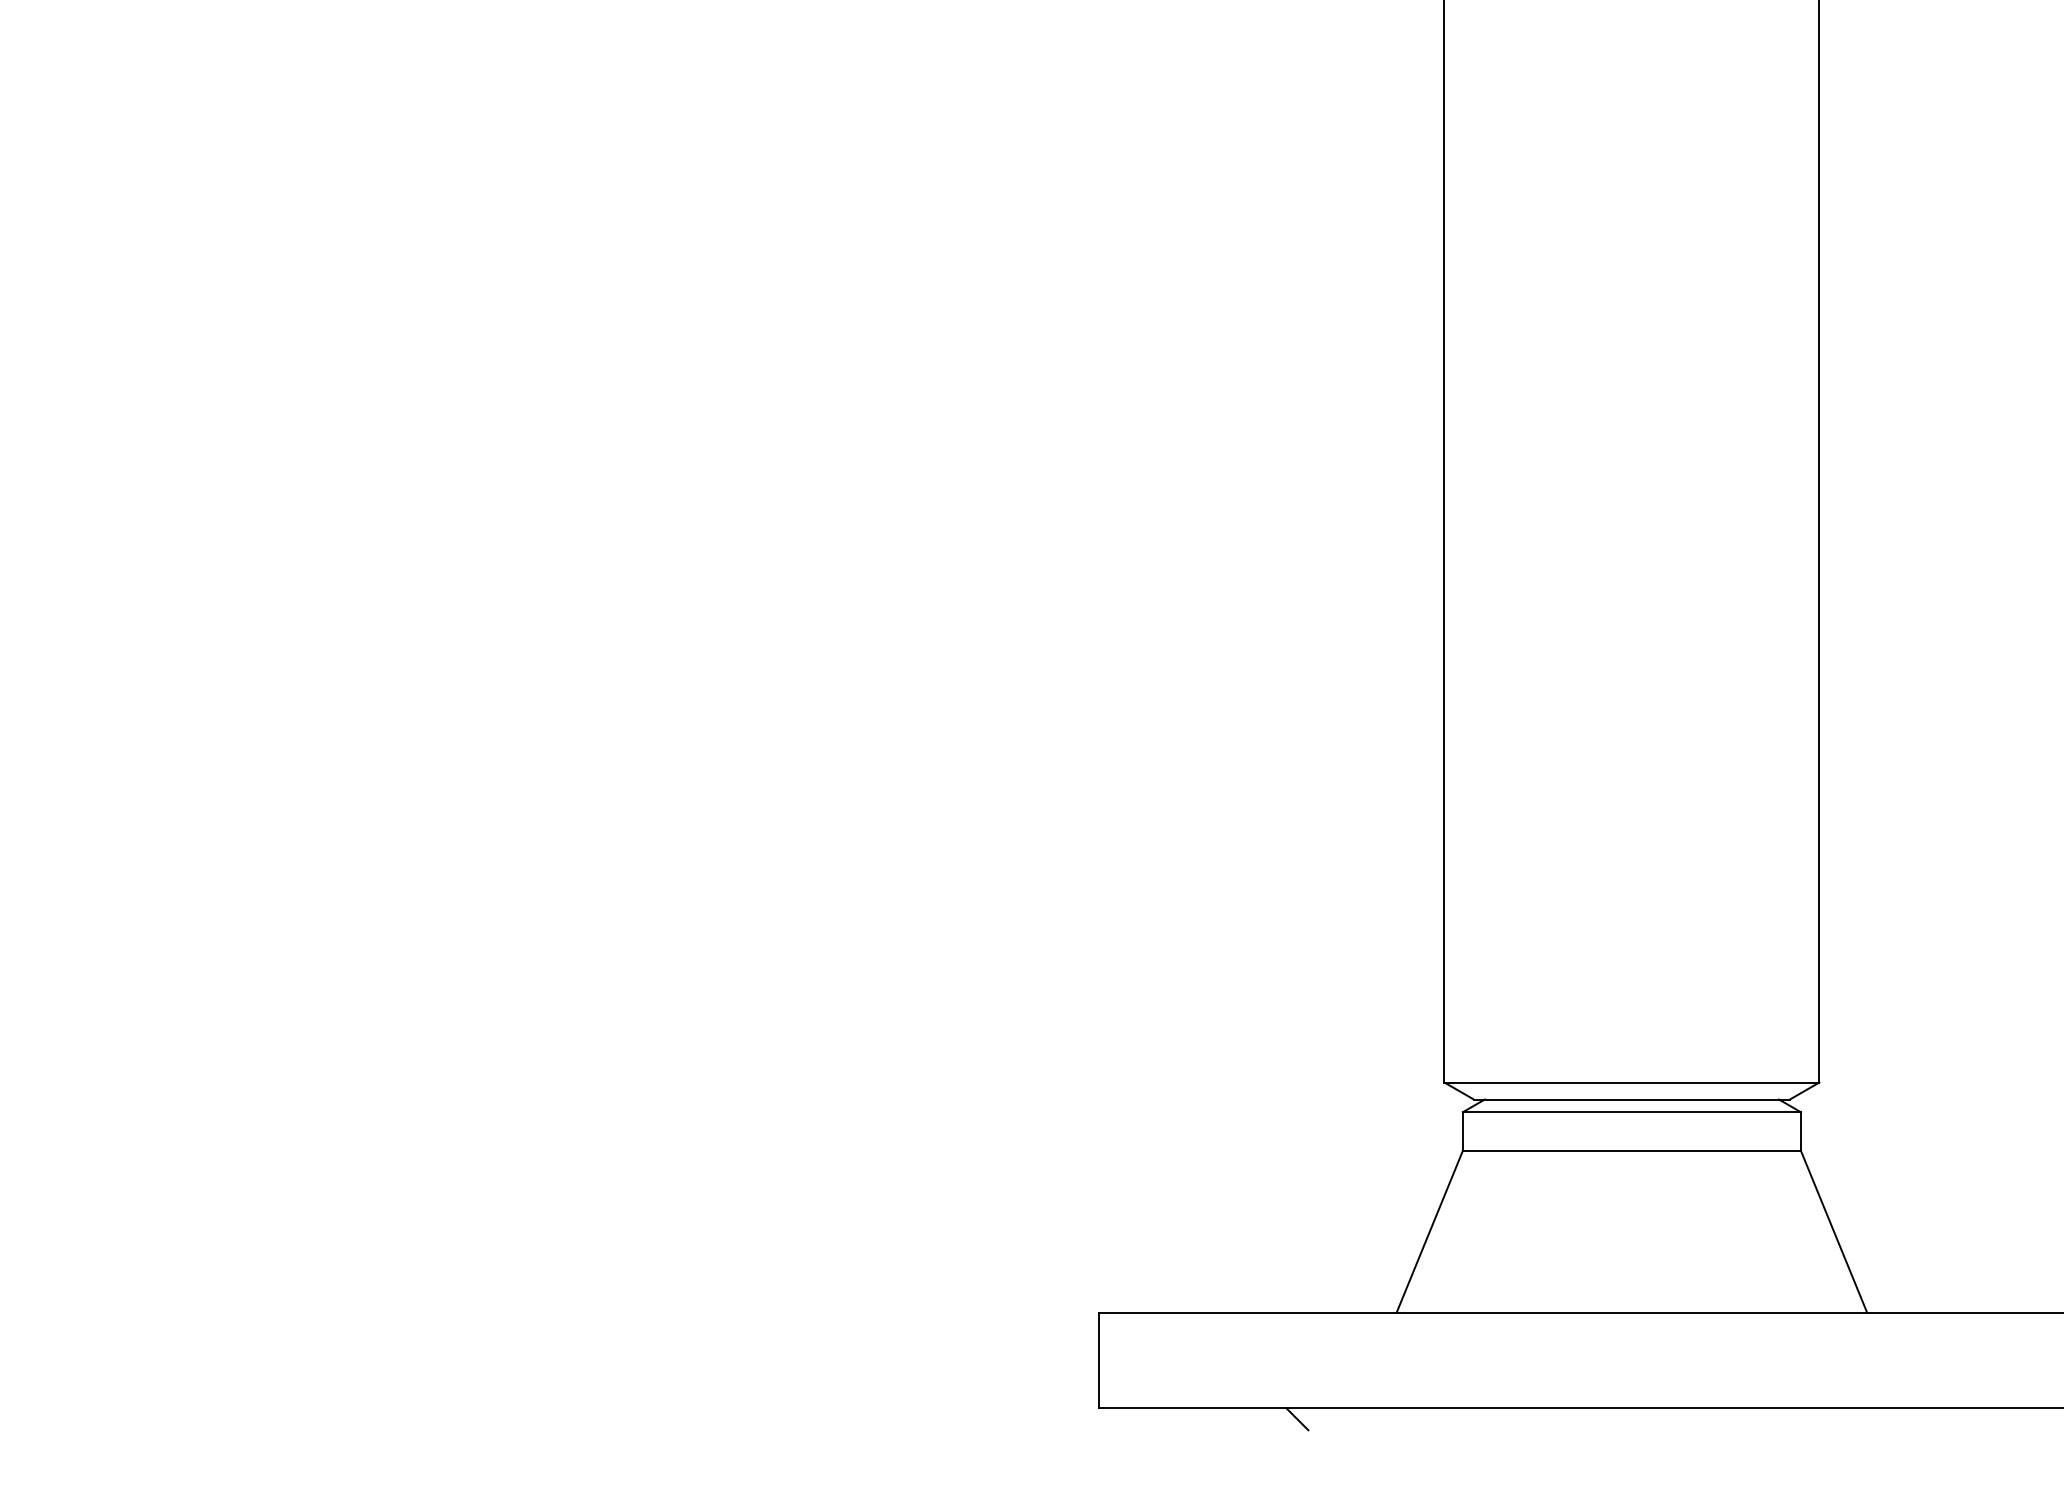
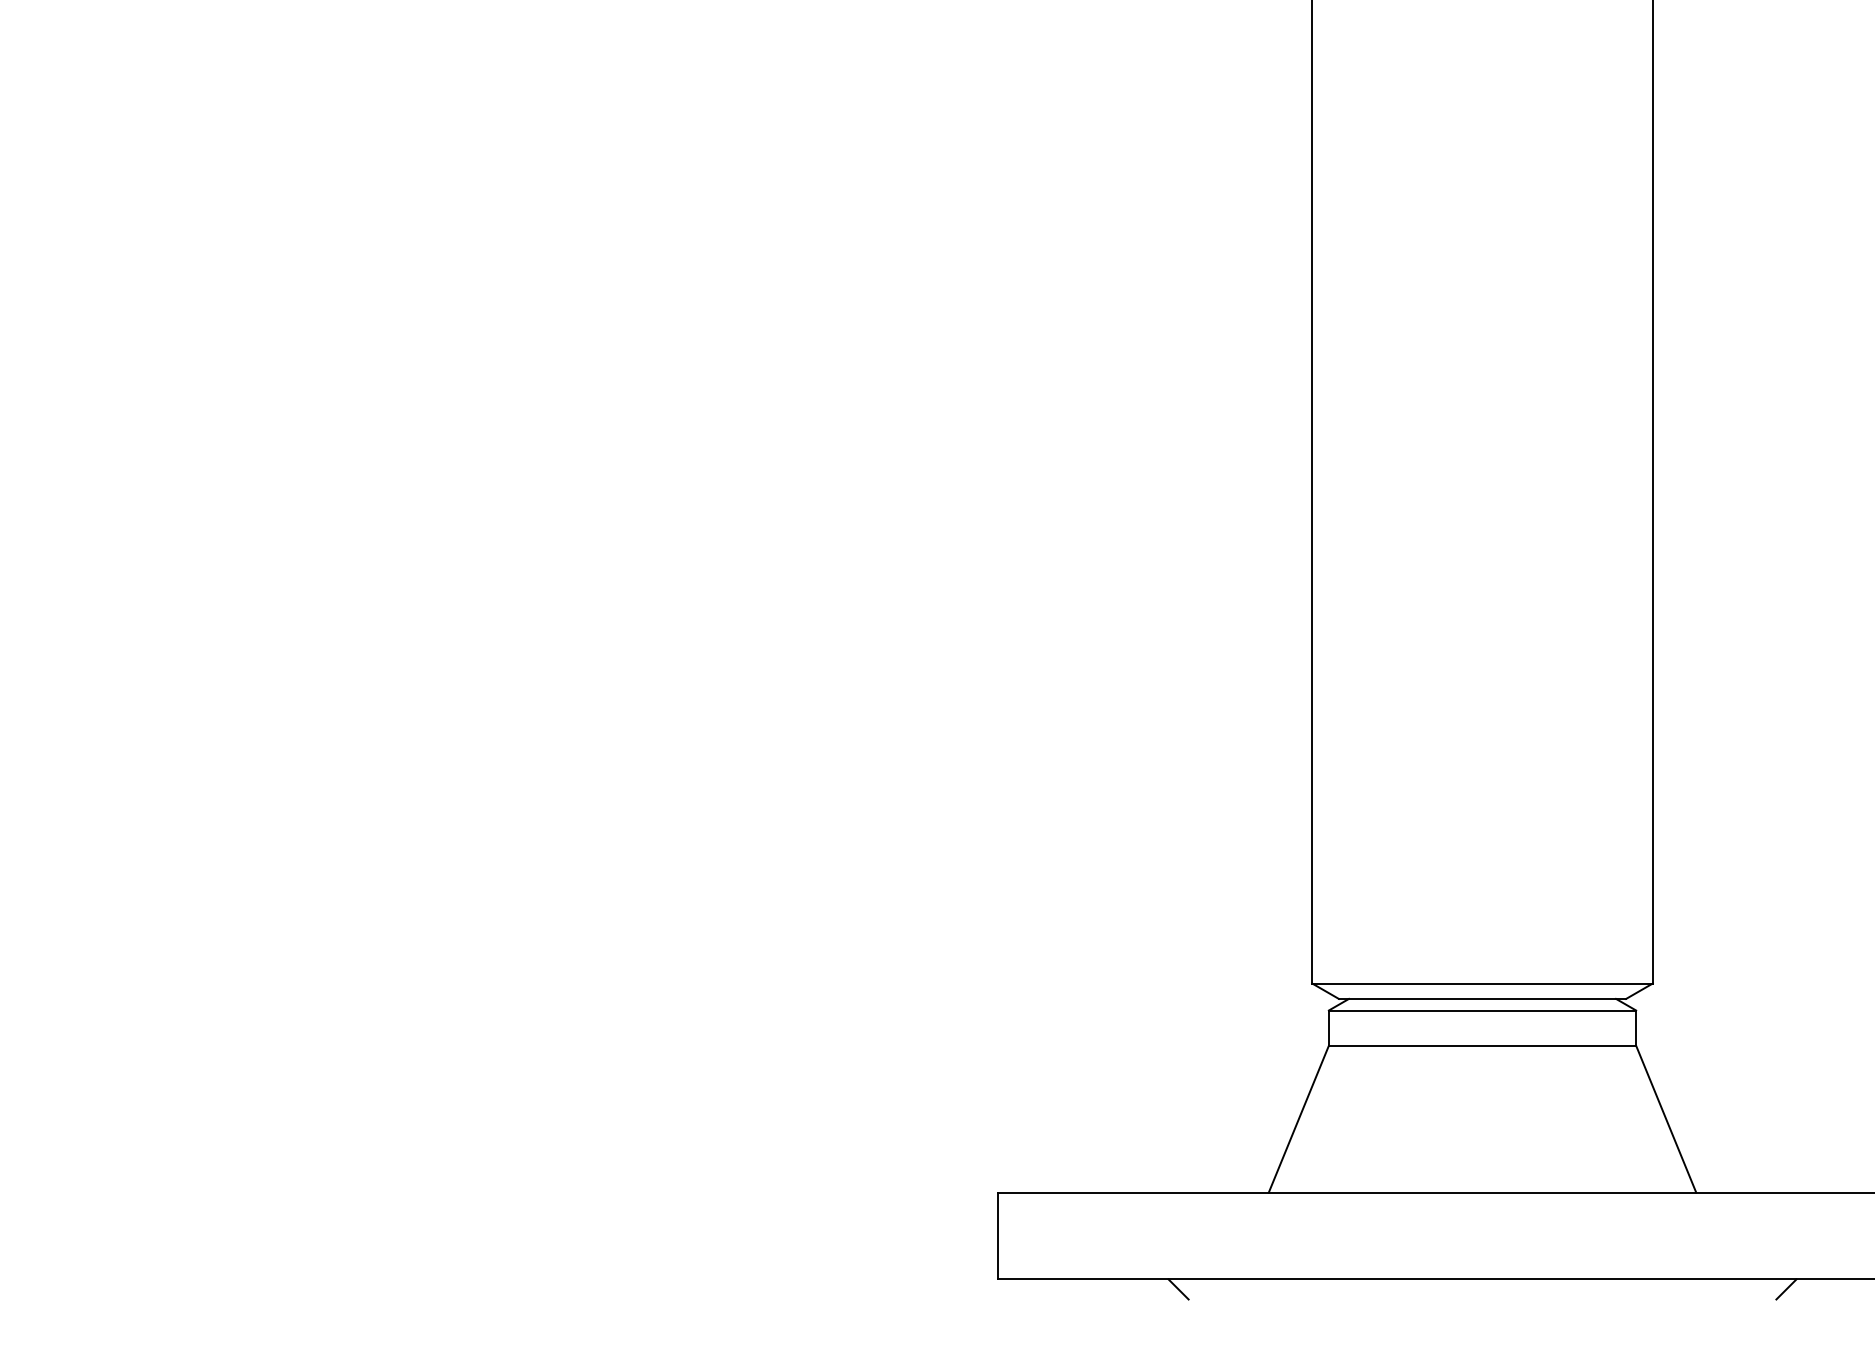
line: (1966, 1419) -> (1786, 1289), added

